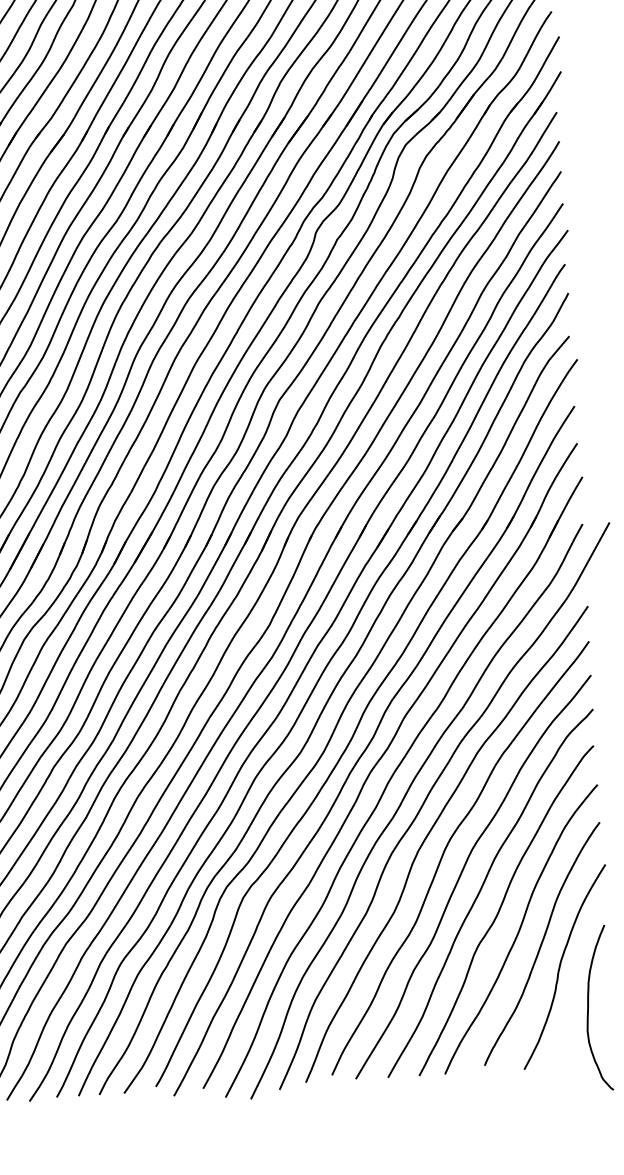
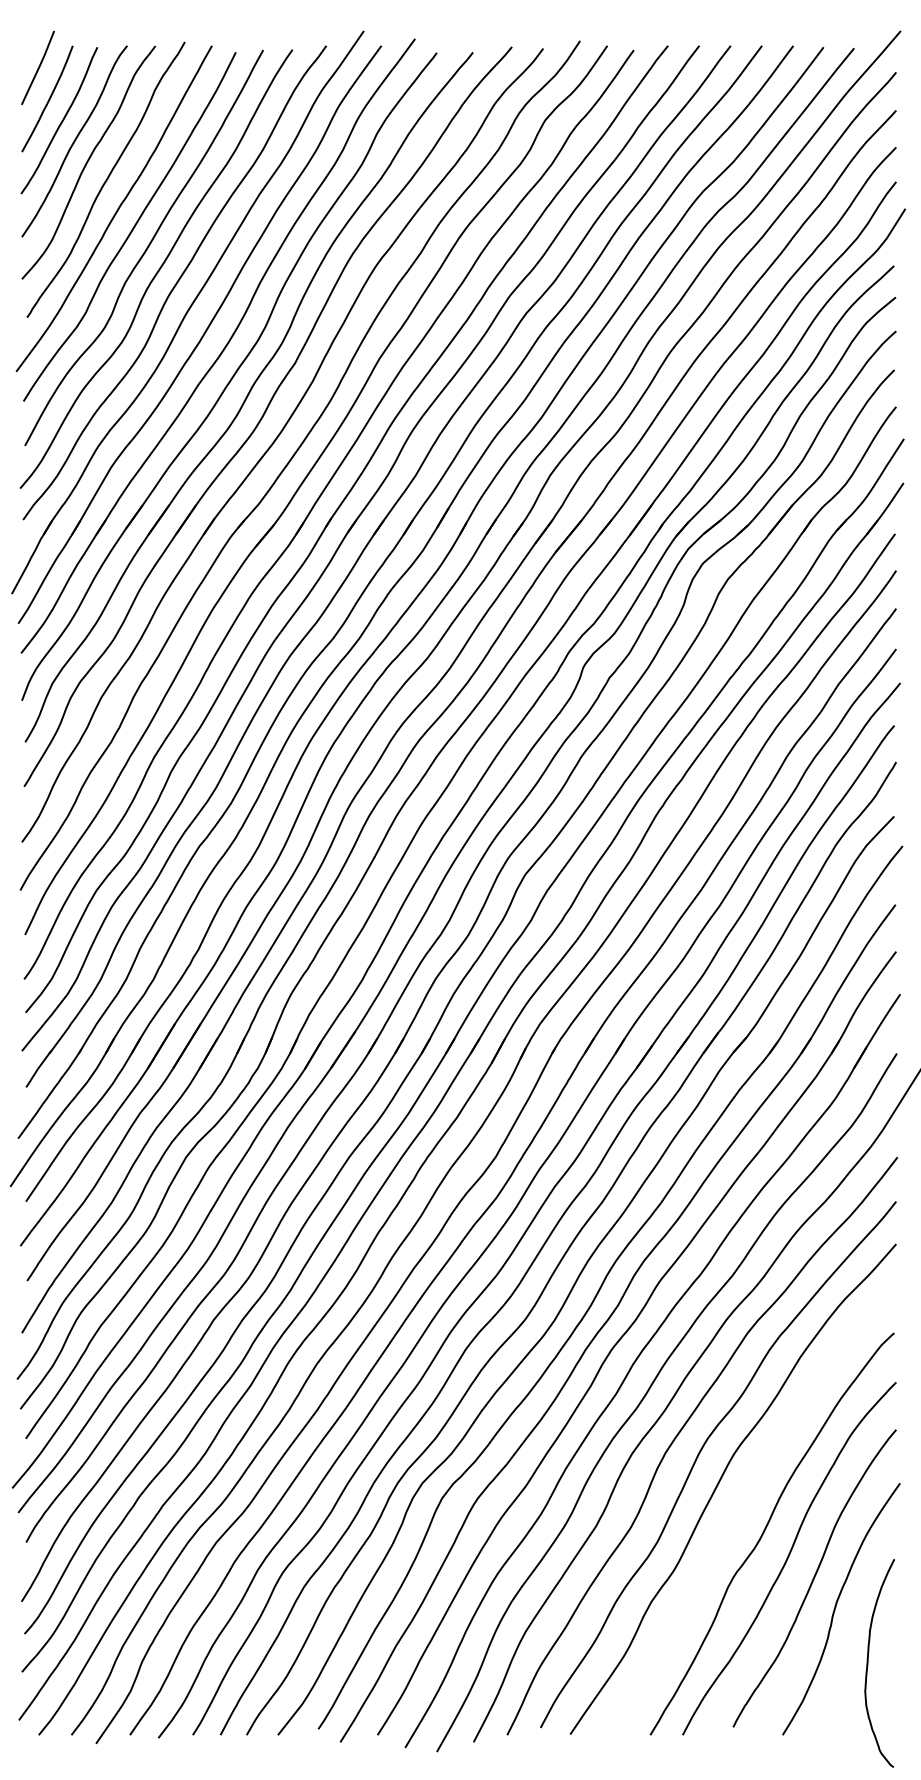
curve: (482, 888) -> (743, 1504), removed

